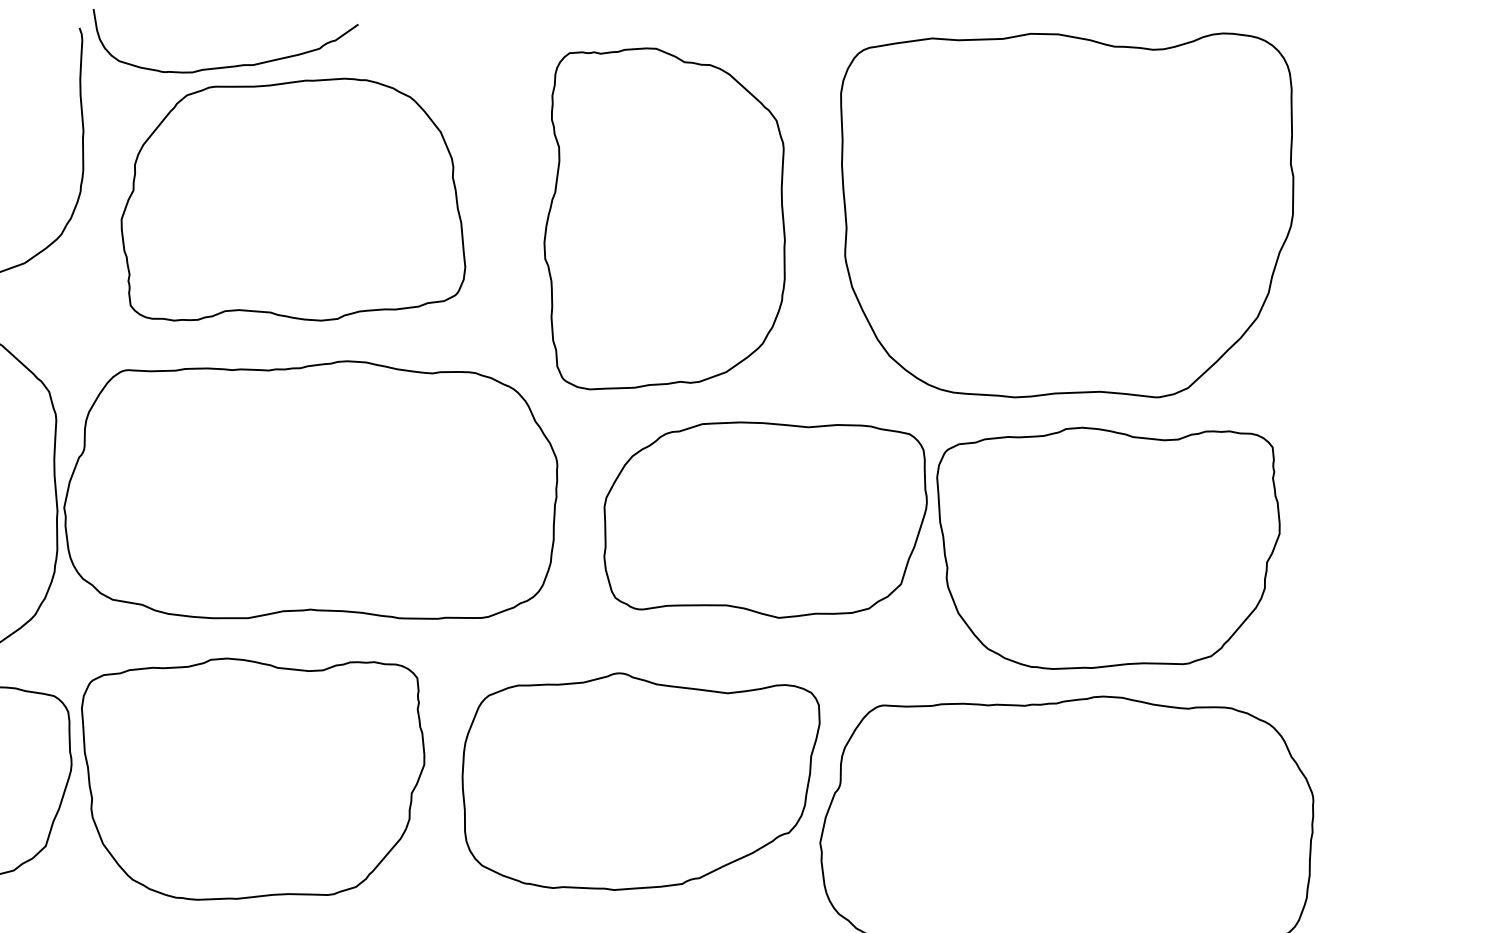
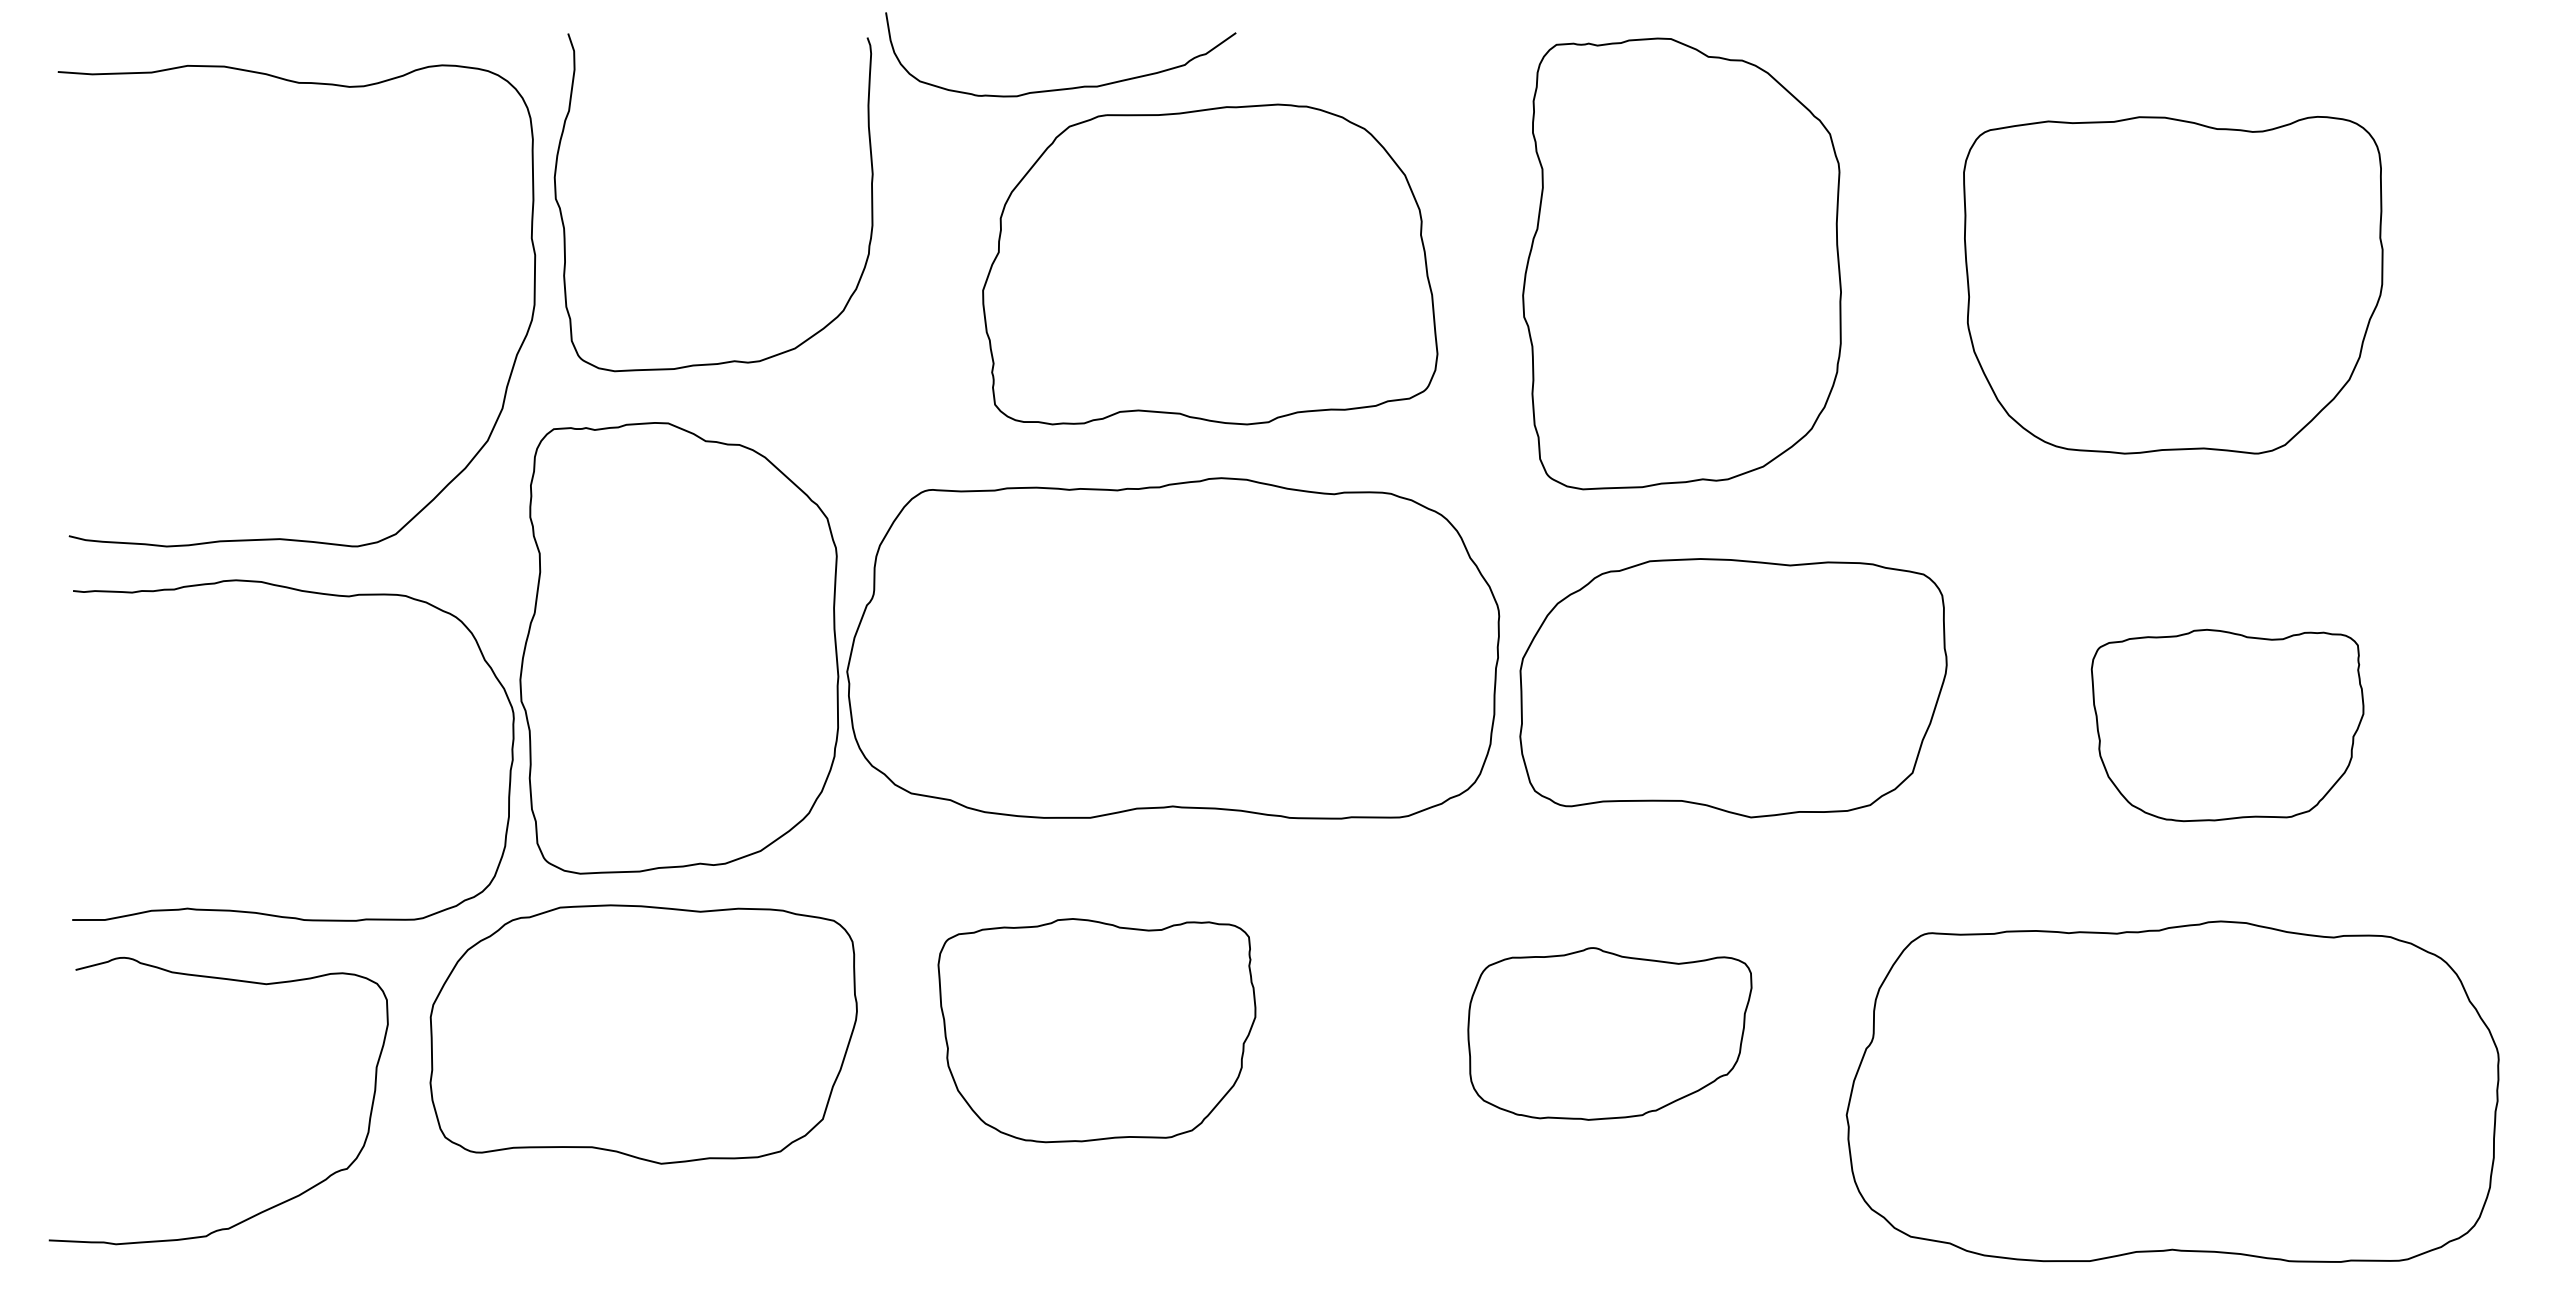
part: (293, 199) -> (1210, 264), moved
part: (1067, 214) -> (2173, 284), size x0.7
part: (664, 218) -> (1681, 263), moved
part: (765, 520) -> (1733, 688), moved
part: (1108, 548) -> (2227, 725), size x0.6
part: (252, 779) -> (1096, 1030), size x0.7
part: (640, 781) -> (1609, 1033), size x0.6

